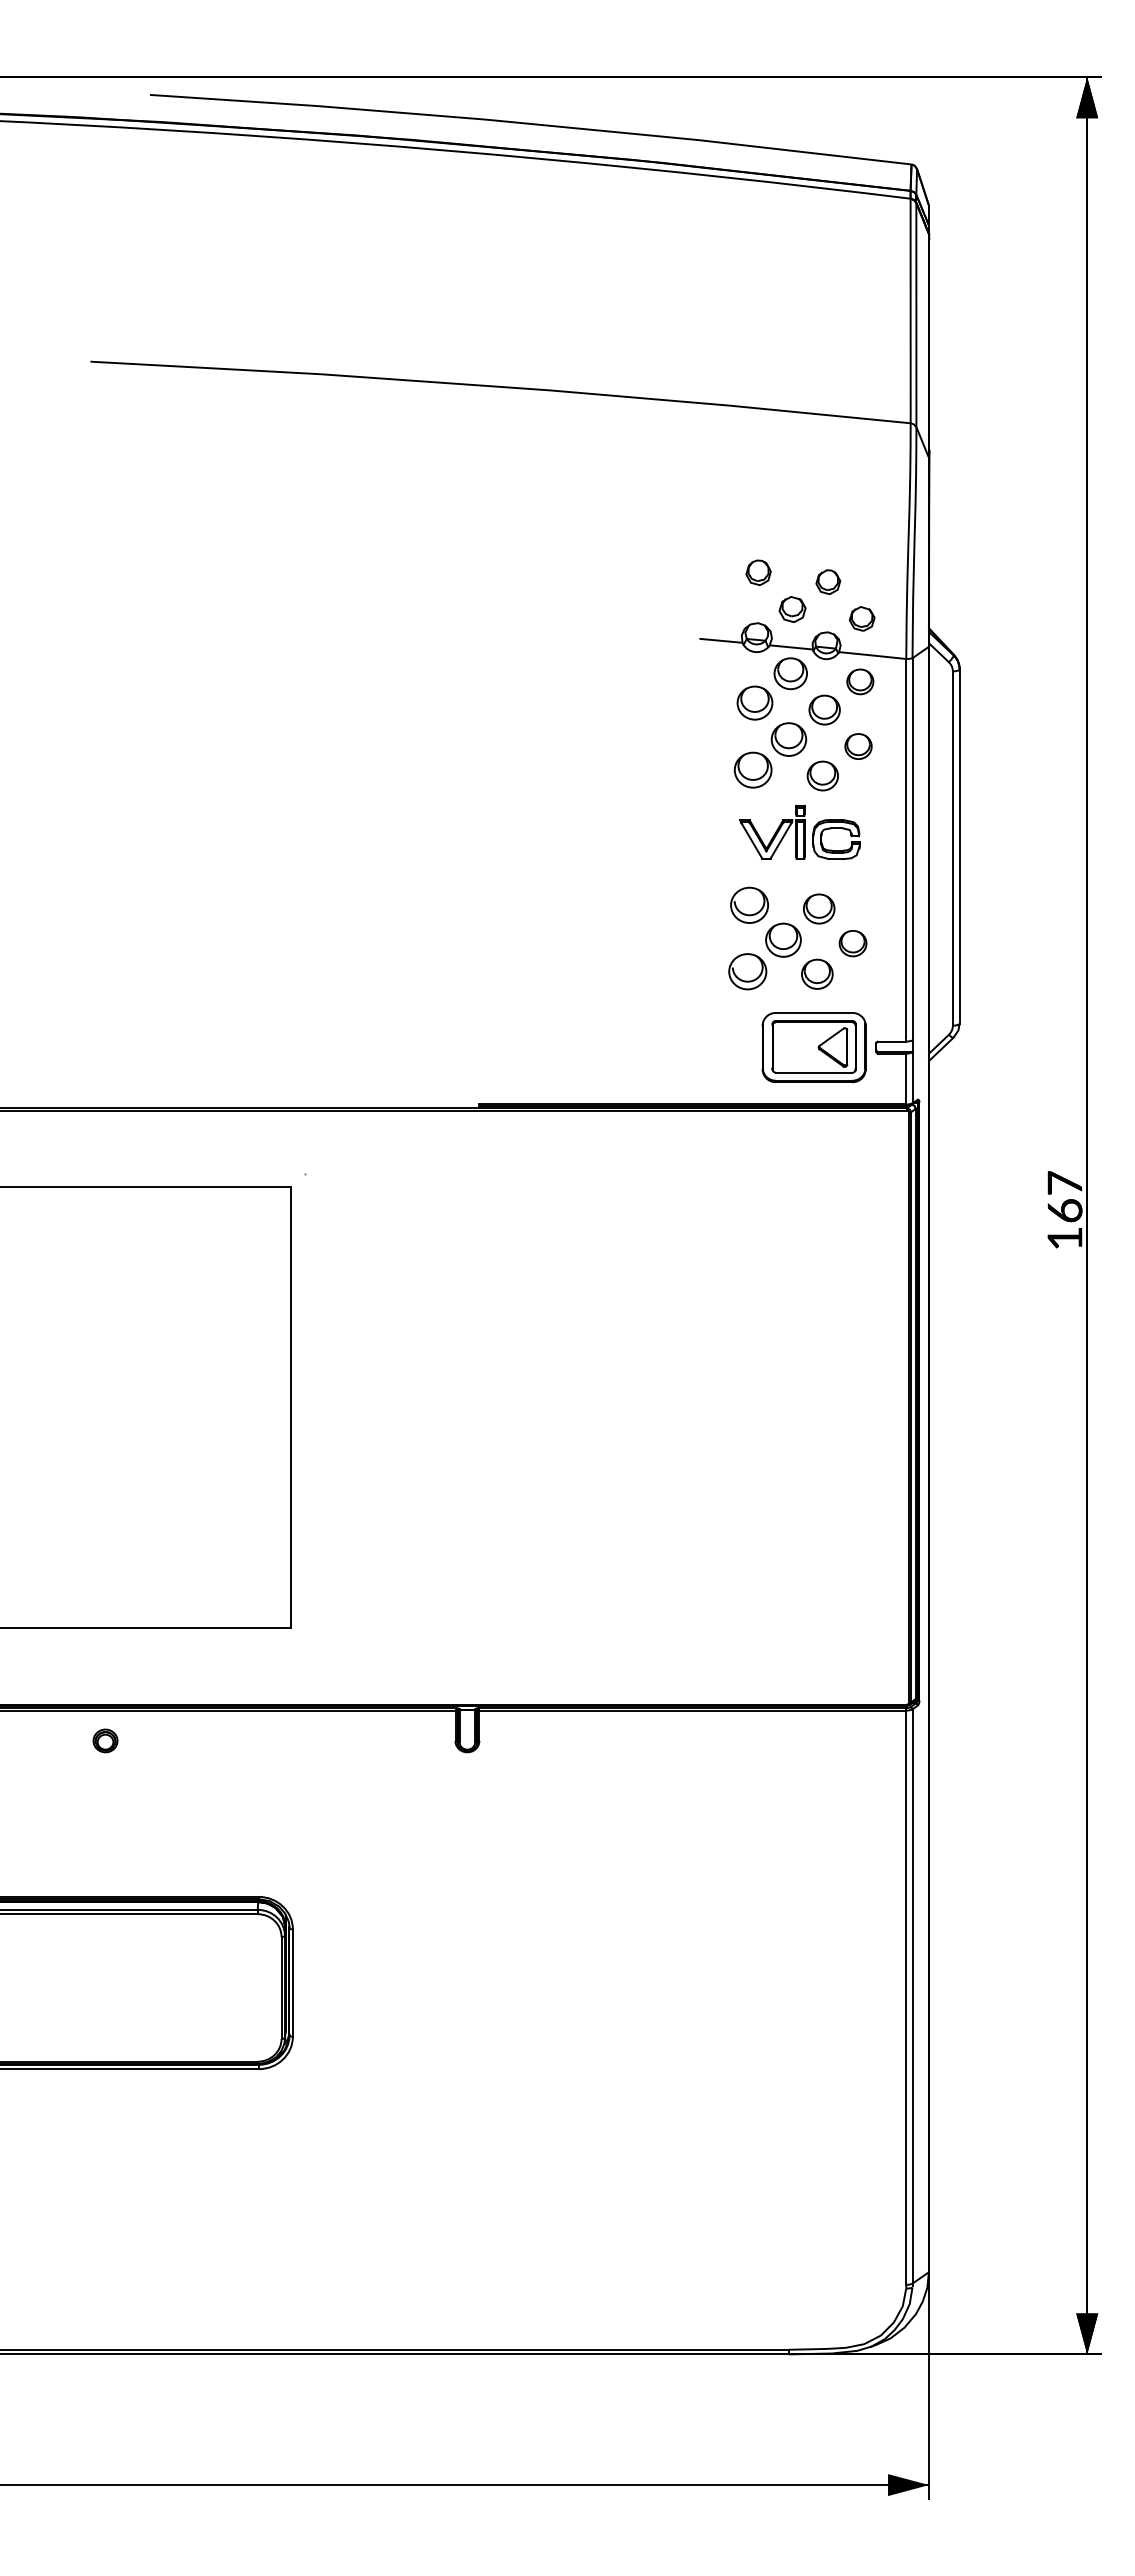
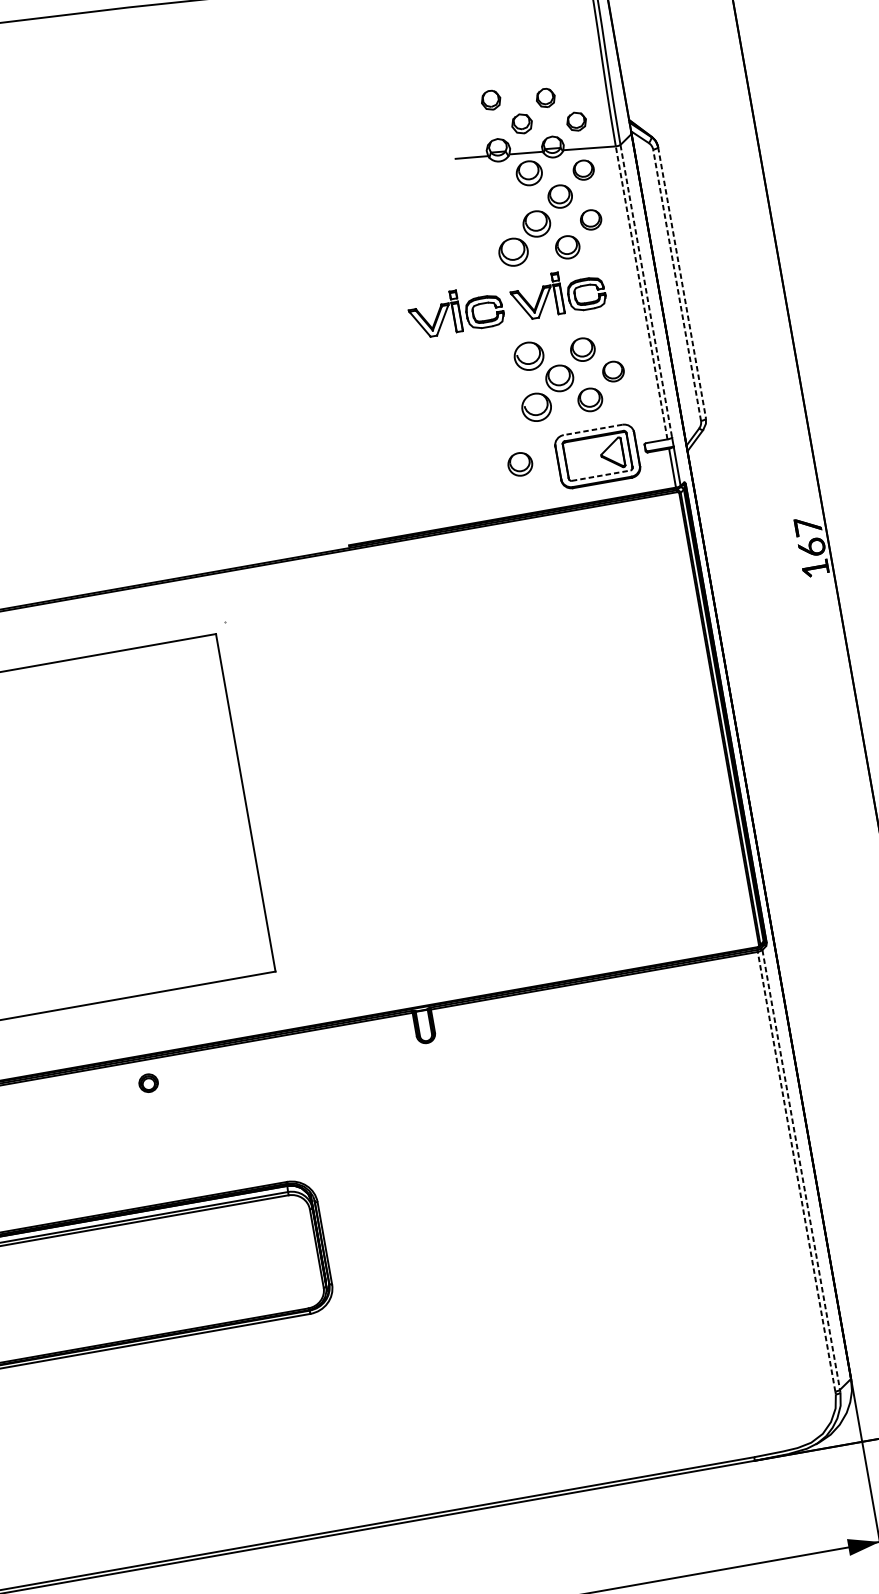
part: (754, 702) -> (505, 200), removed
part: (666, 831) -> (455, 310), added
line: (959, 846) -> (681, 282), solid -> dashed
line: (952, 848) -> (676, 285), solid -> dashed
line: (906, 849) -> (641, 292), solid -> dashed
line: (912, 849) -> (646, 291), solid -> dashed
line: (813, 1012) -> (592, 429), solid -> dashed
part: (714, 1039) -> (520, 463), added
line: (814, 1072) -> (601, 475), solid -> dashed
line: (906, 1997) -> (796, 1171), solid -> dashed
line: (912, 1997) -> (801, 1170), solid -> dashed

